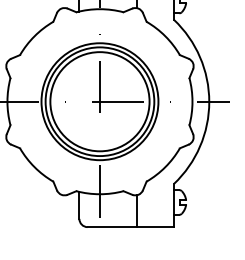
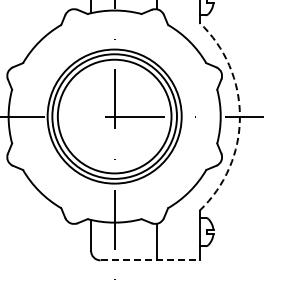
arc: (208, 101) -> (239, 116), solid -> dashed
line: (131, 227) -> (150, 260), solid -> dashed

